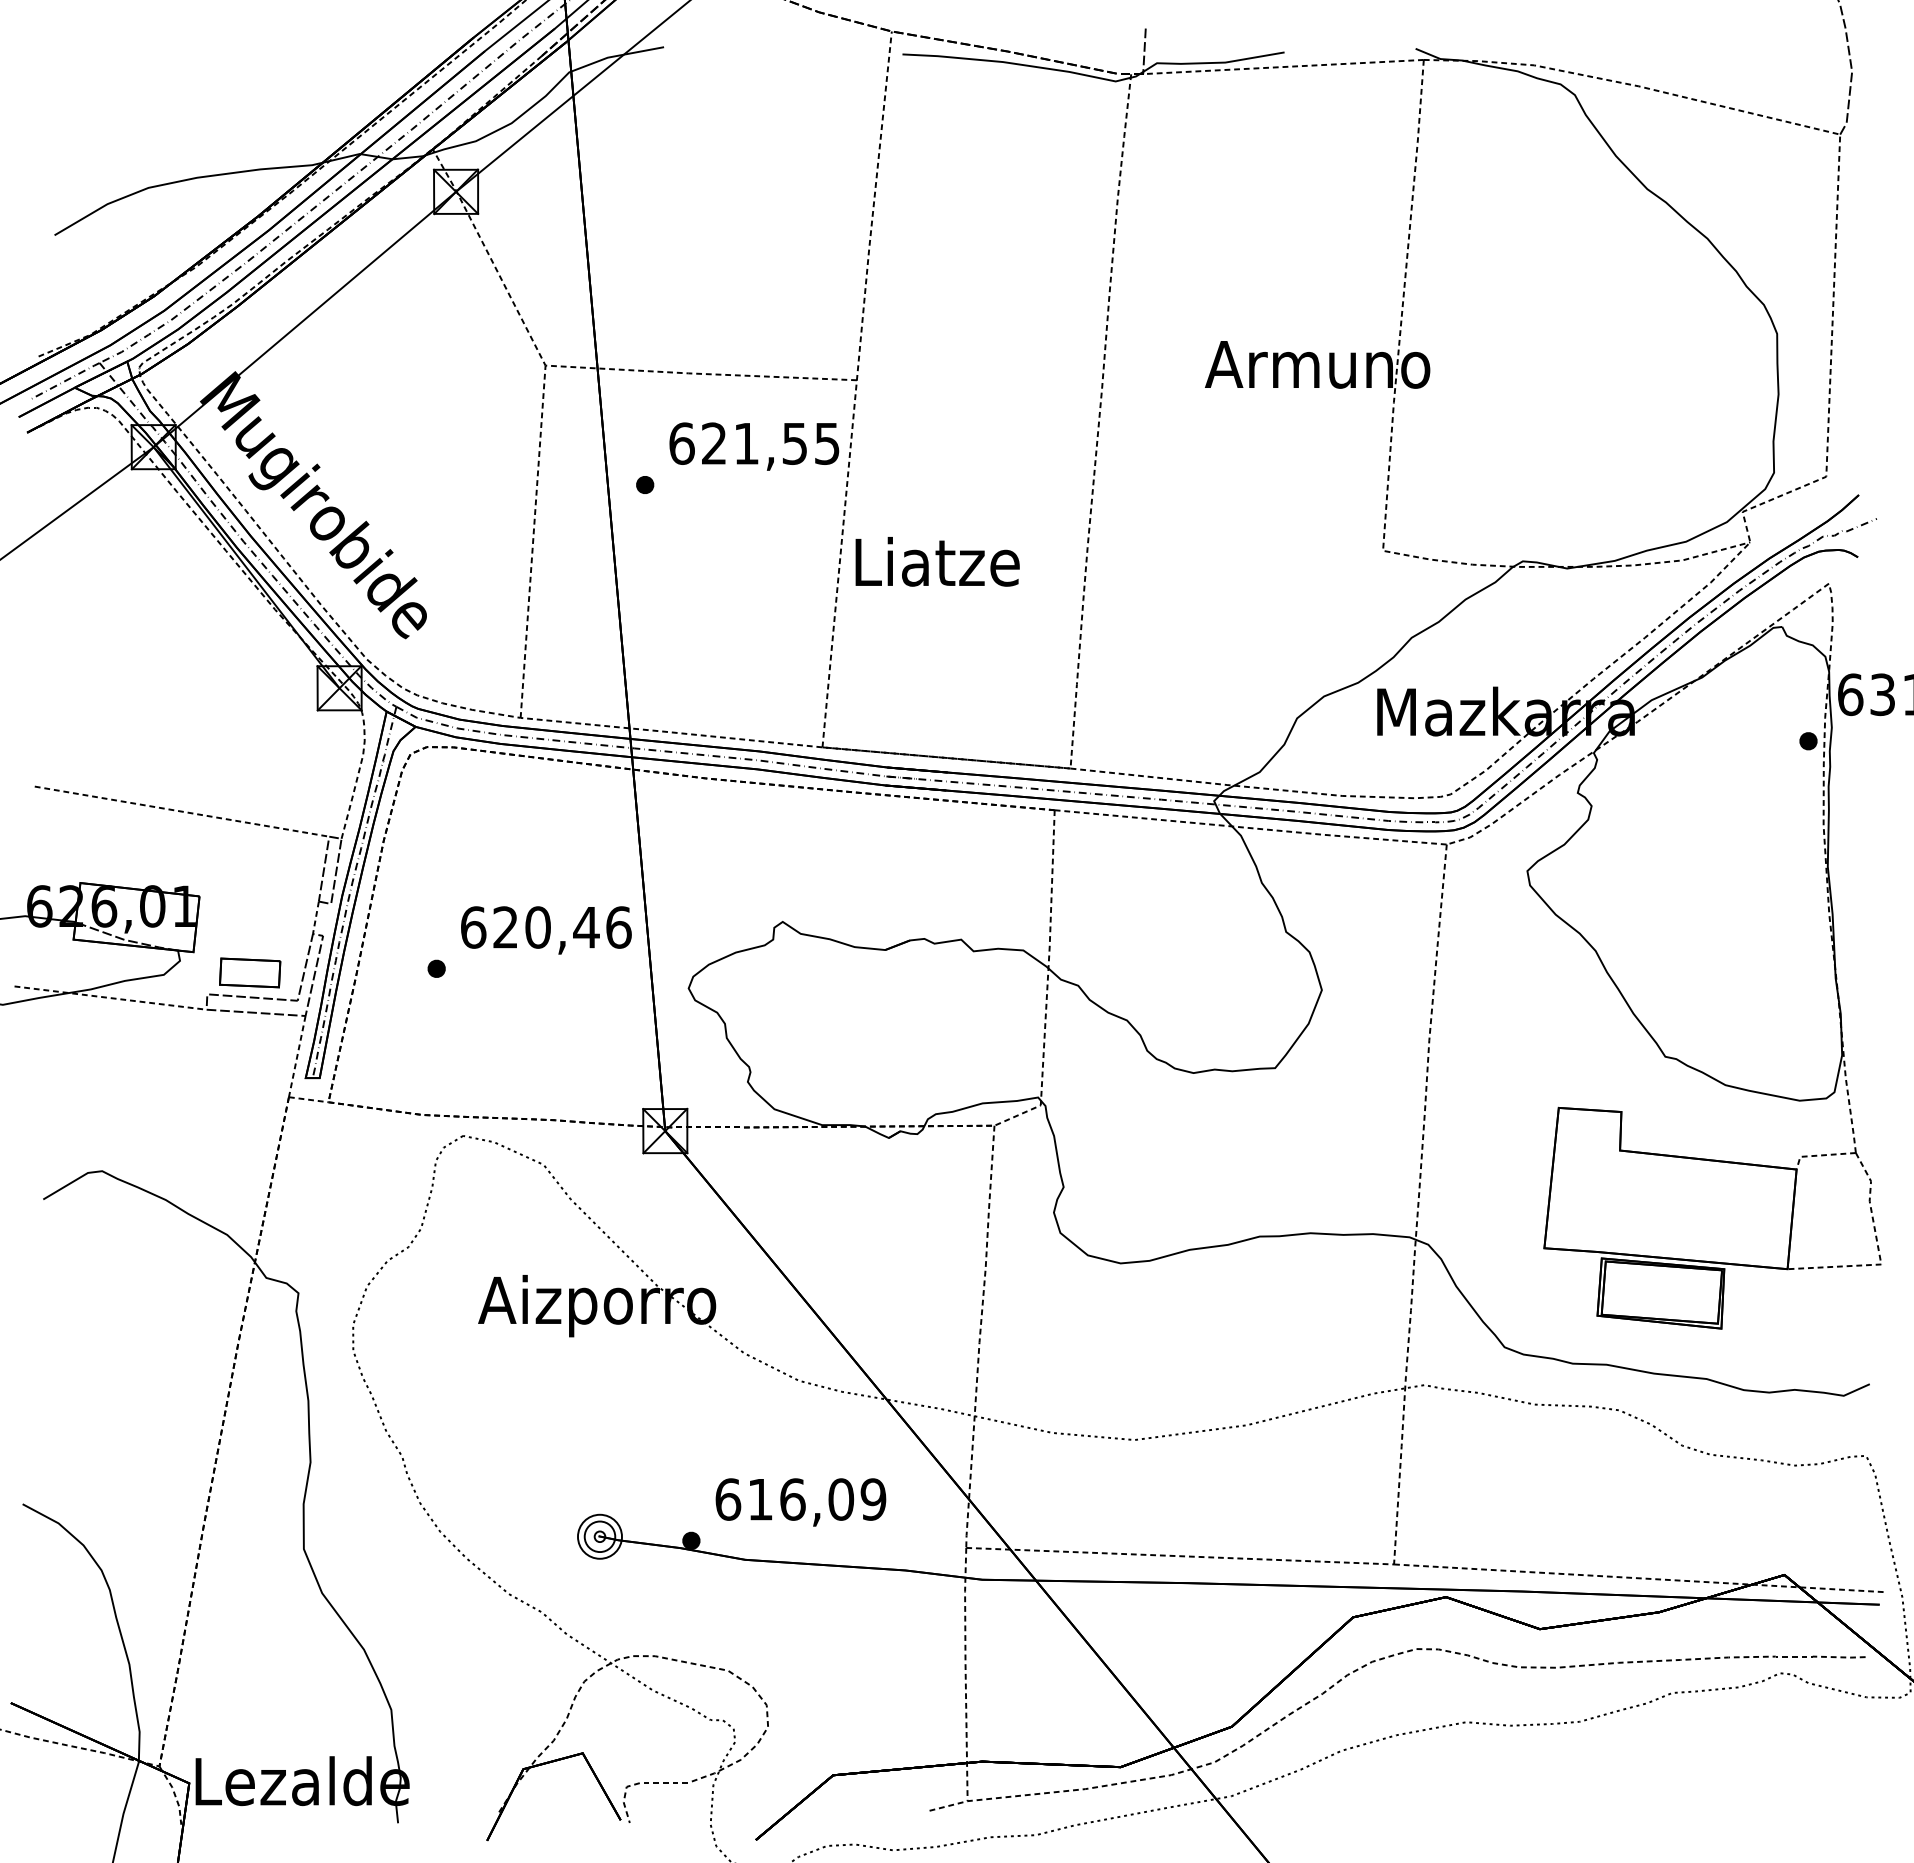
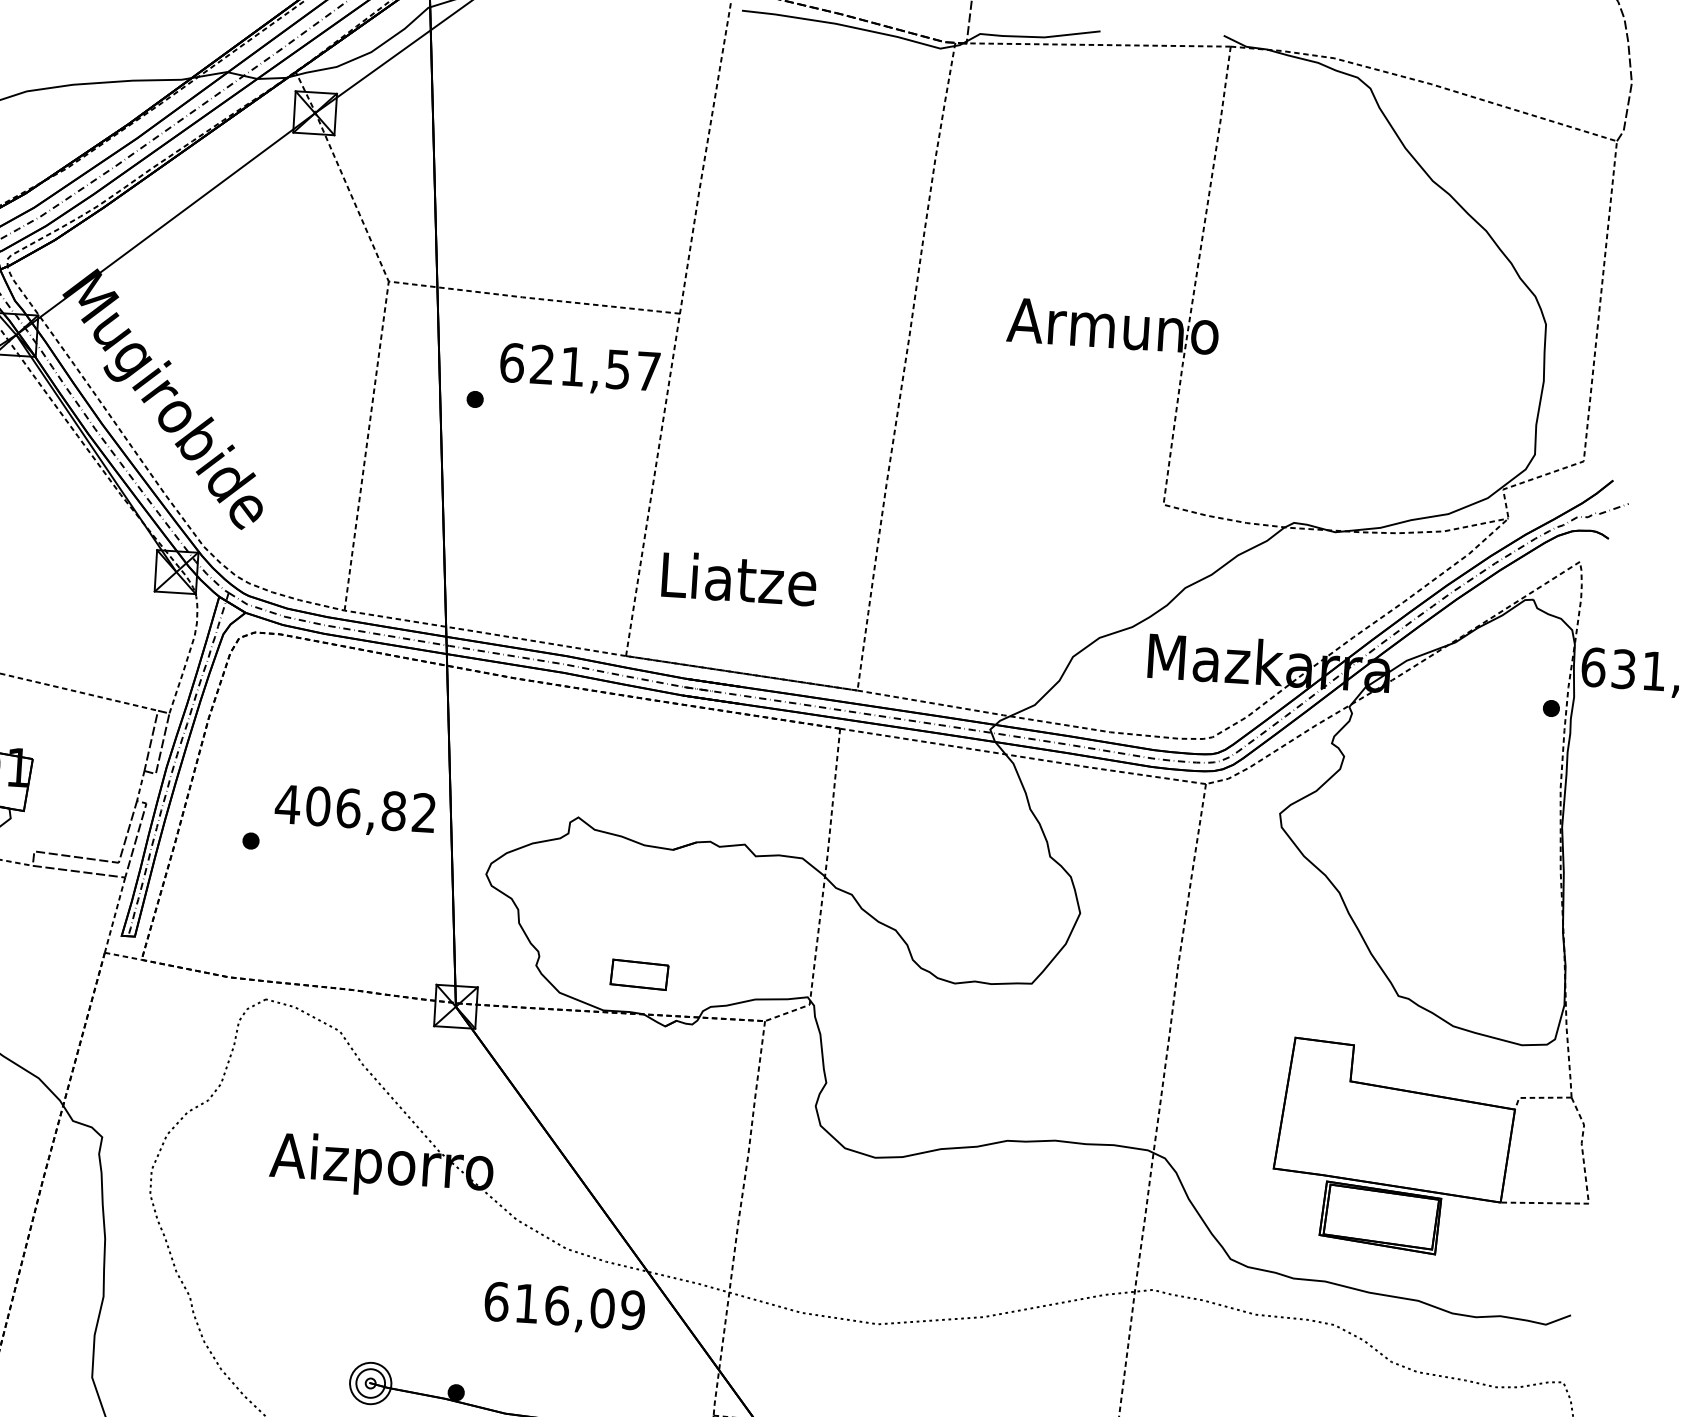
text: (827, 443) -> (648, 371), 621,55 -> 621,57
text: (937, 561) -> (739, 578), moved
text: (545, 927) -> (355, 808), 620,46 -> 406,82
part: (250, 972) -> (639, 974), moved
text: (800, 1502) -> (564, 1308), moved

